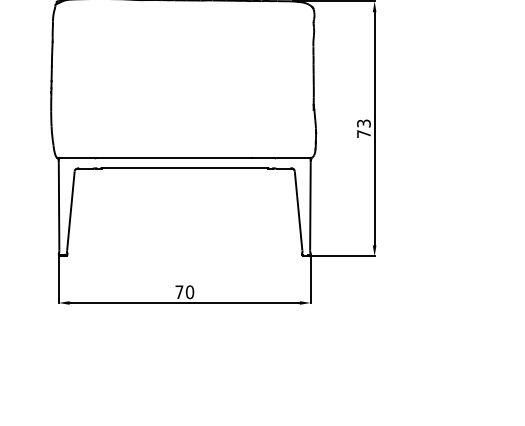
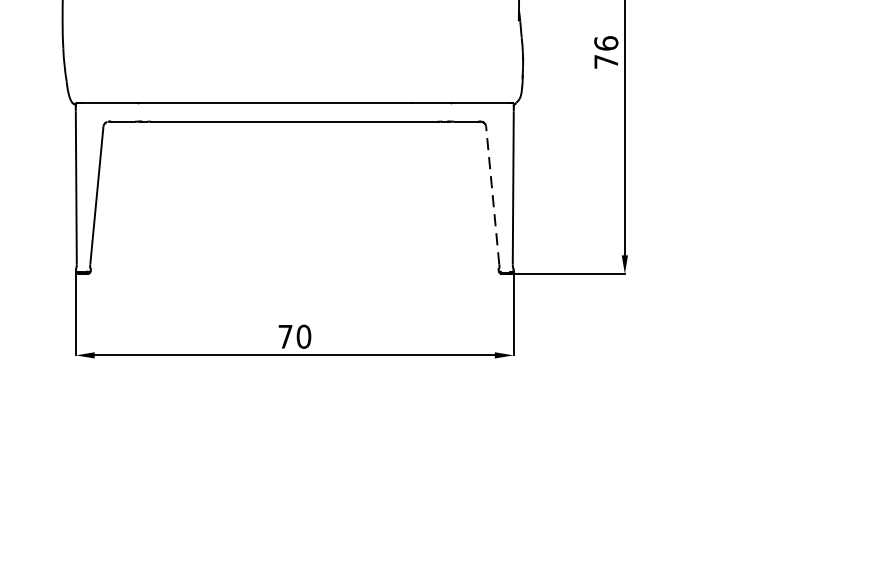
text: (363, 123) -> (605, 43), 73 -> 76
line: (298, 210) -> (492, 194), solid -> dashed

